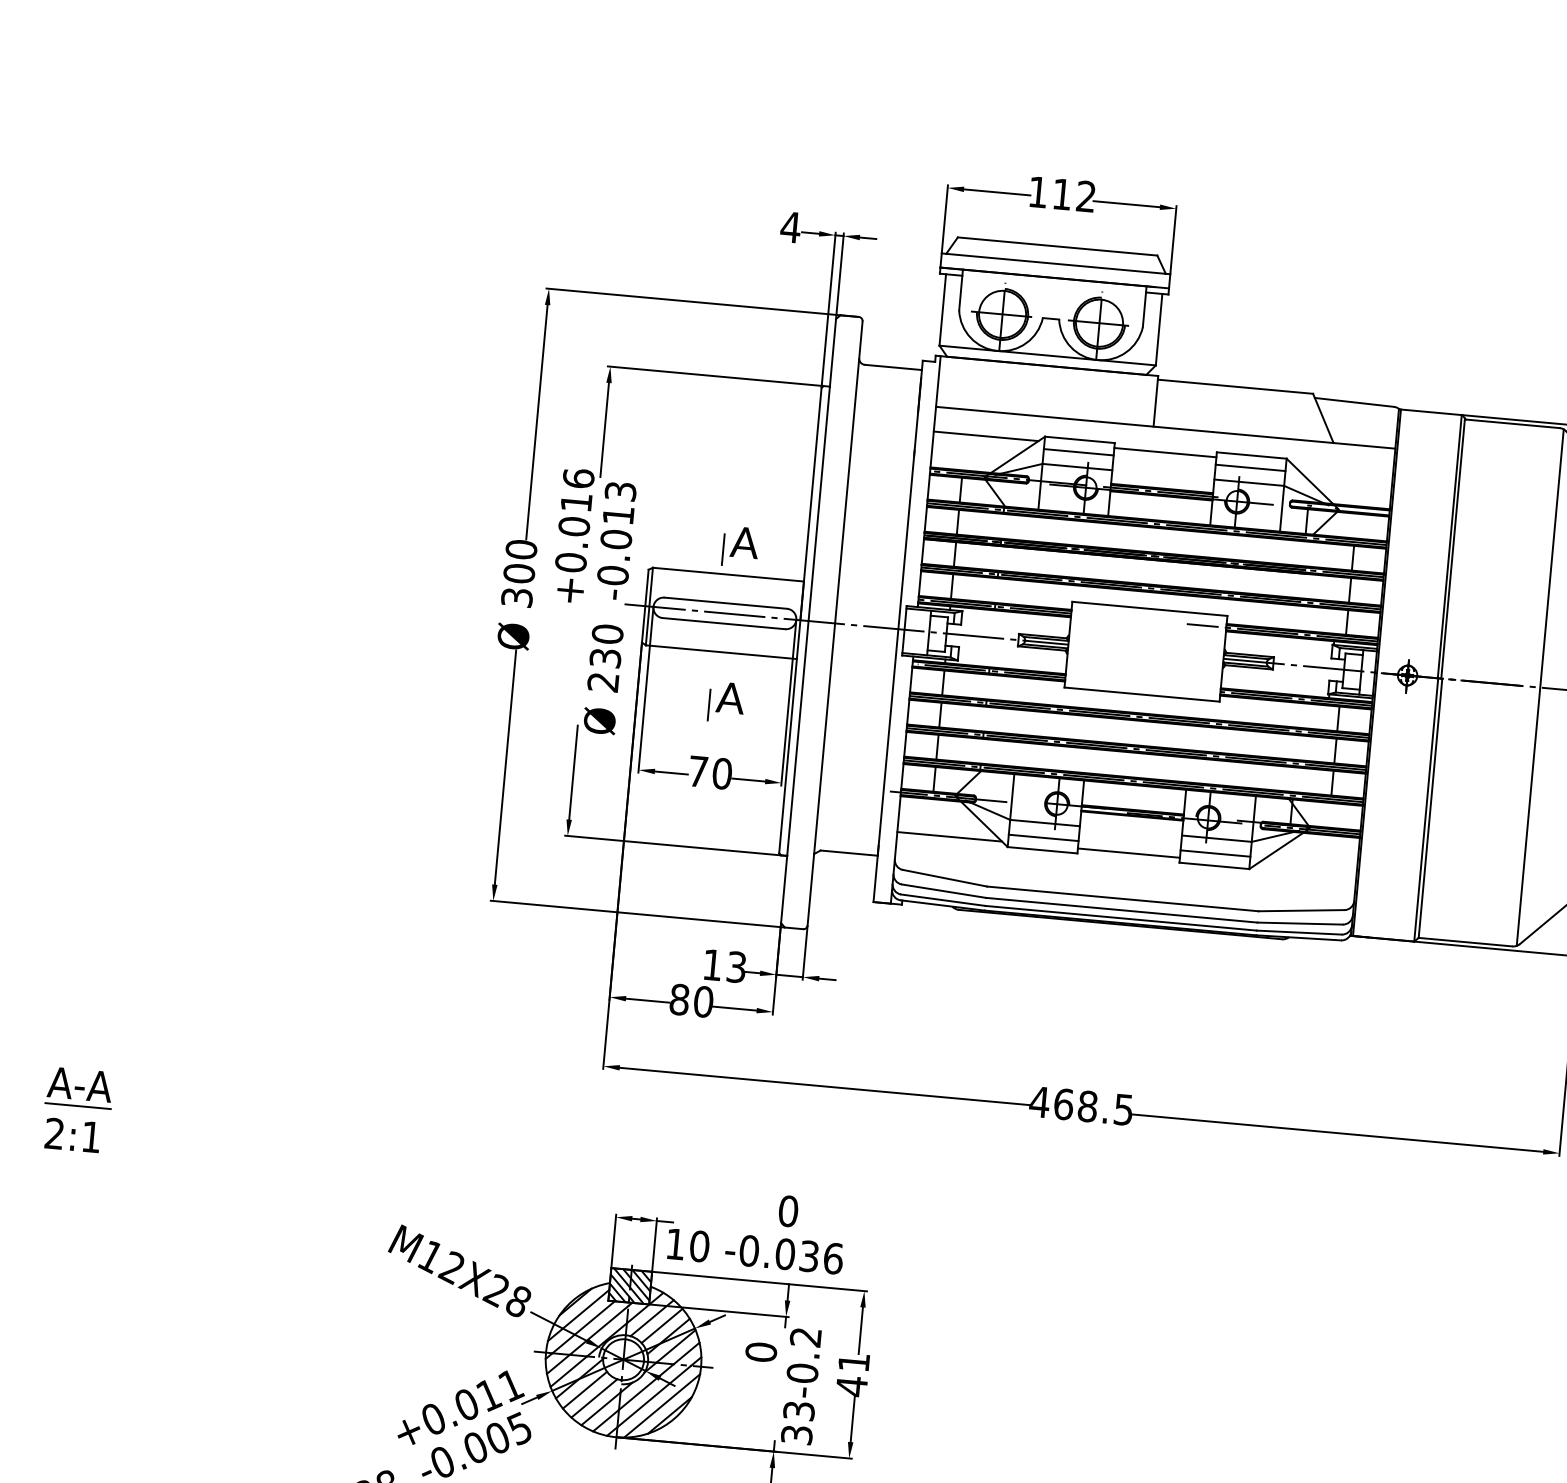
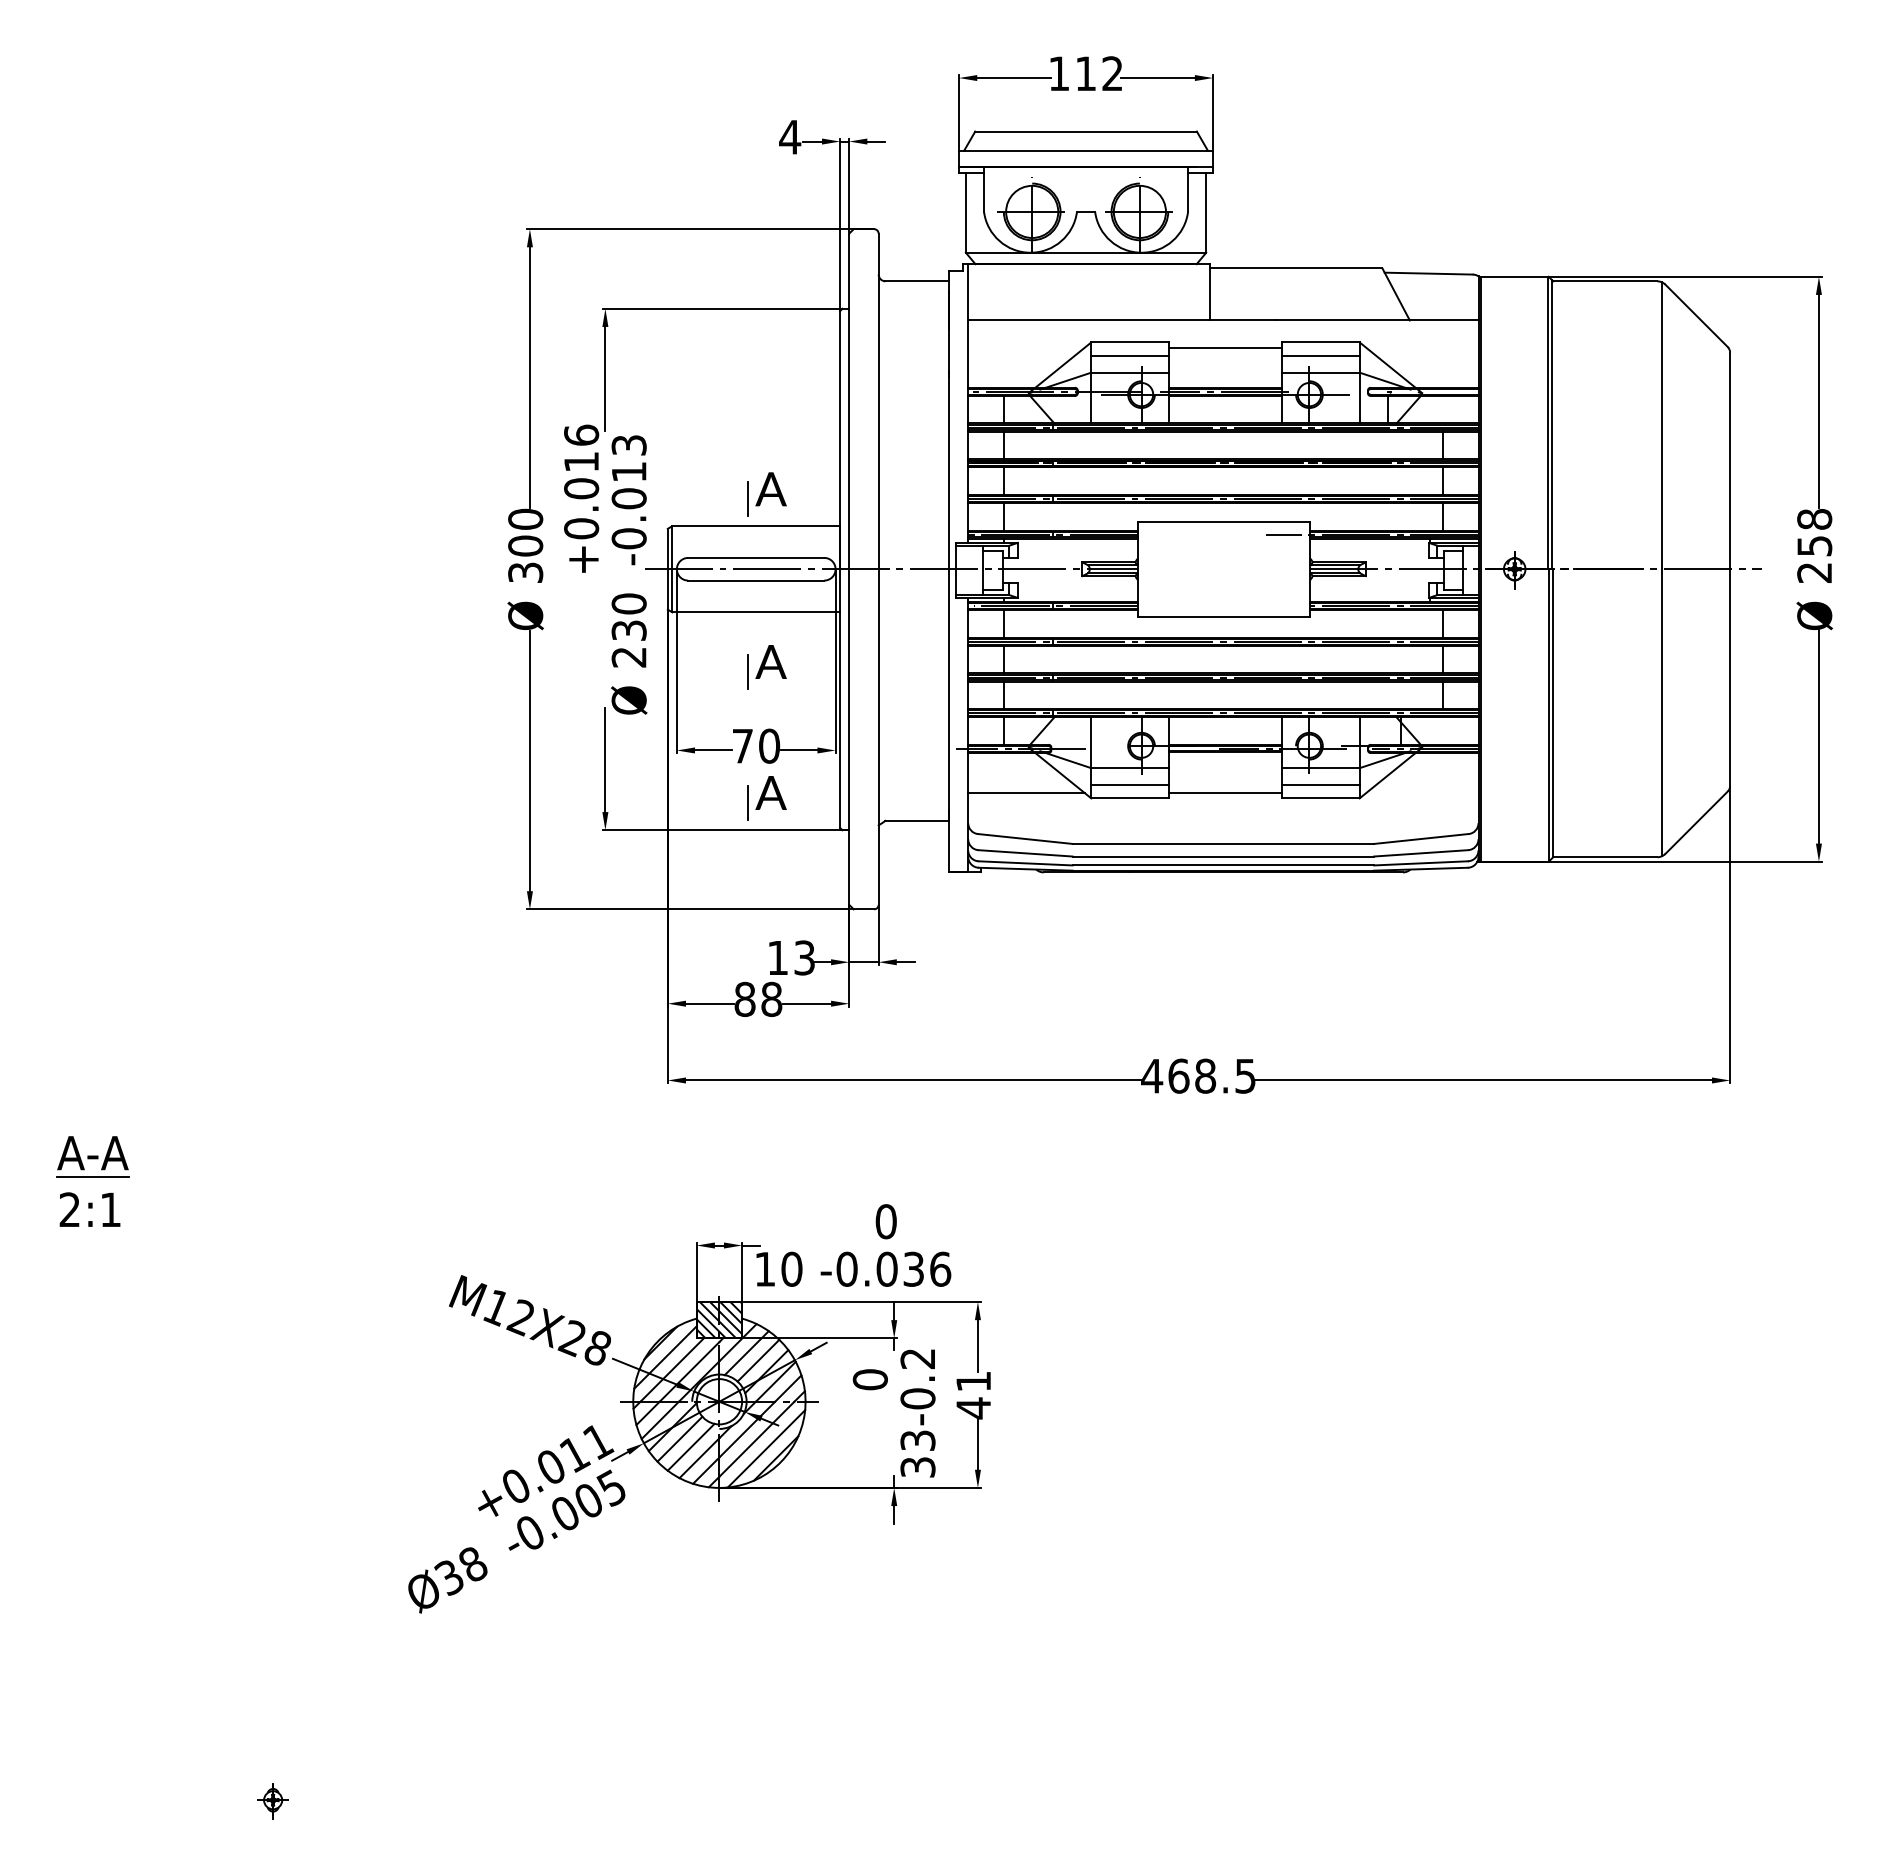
line: (986, 435) -> (1026, 347), removed
part: (715, 820) -> (766, 798), added
text: (703, 1001) -> (771, 999), 80 -> 88

